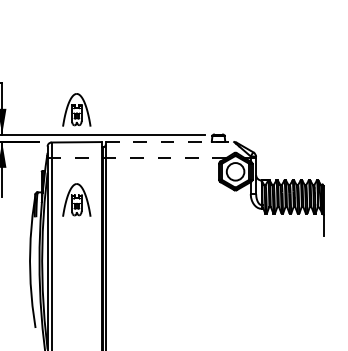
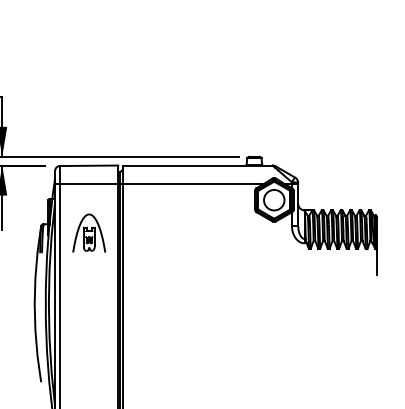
part: (76, 109) -> (88, 127), removed
line: (169, 142) -> (197, 165), dashed -> solid
line: (137, 158) -> (159, 184), dashed -> solid

